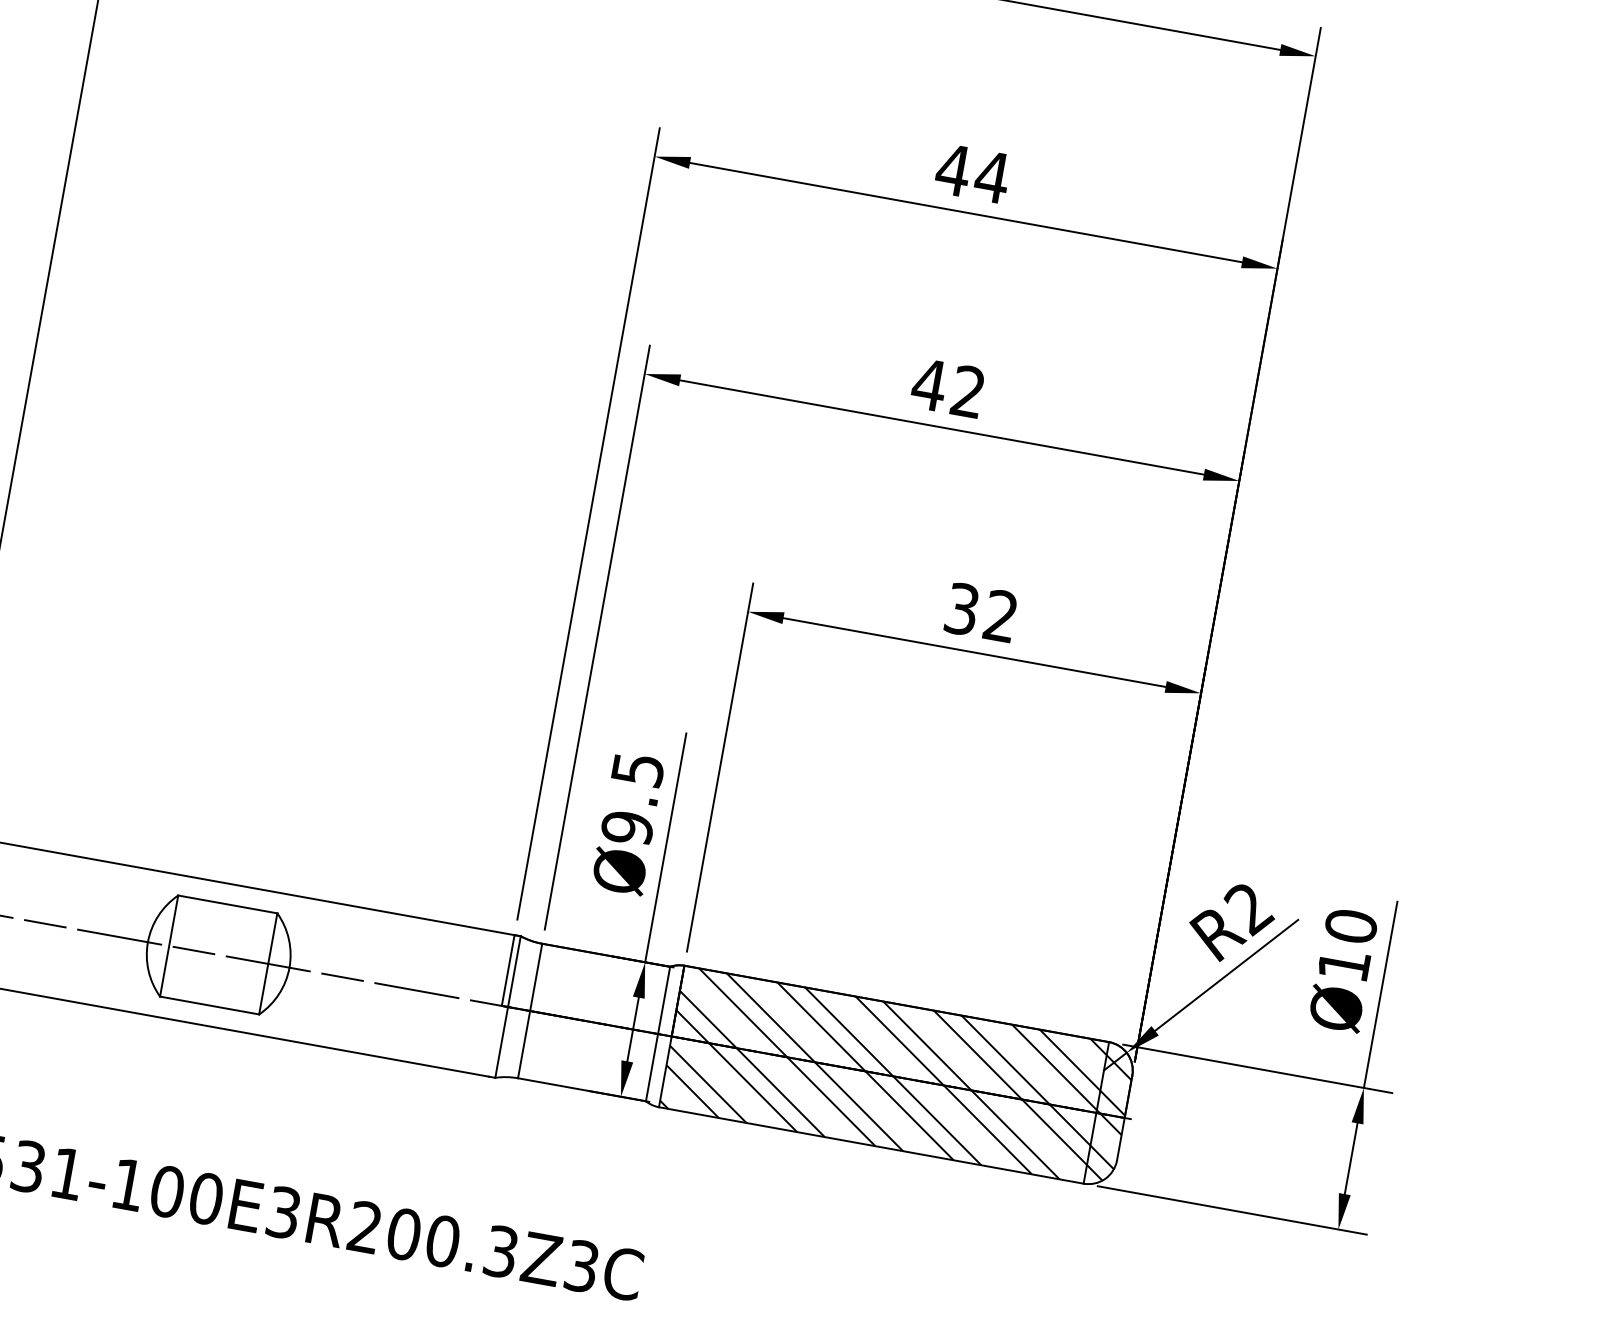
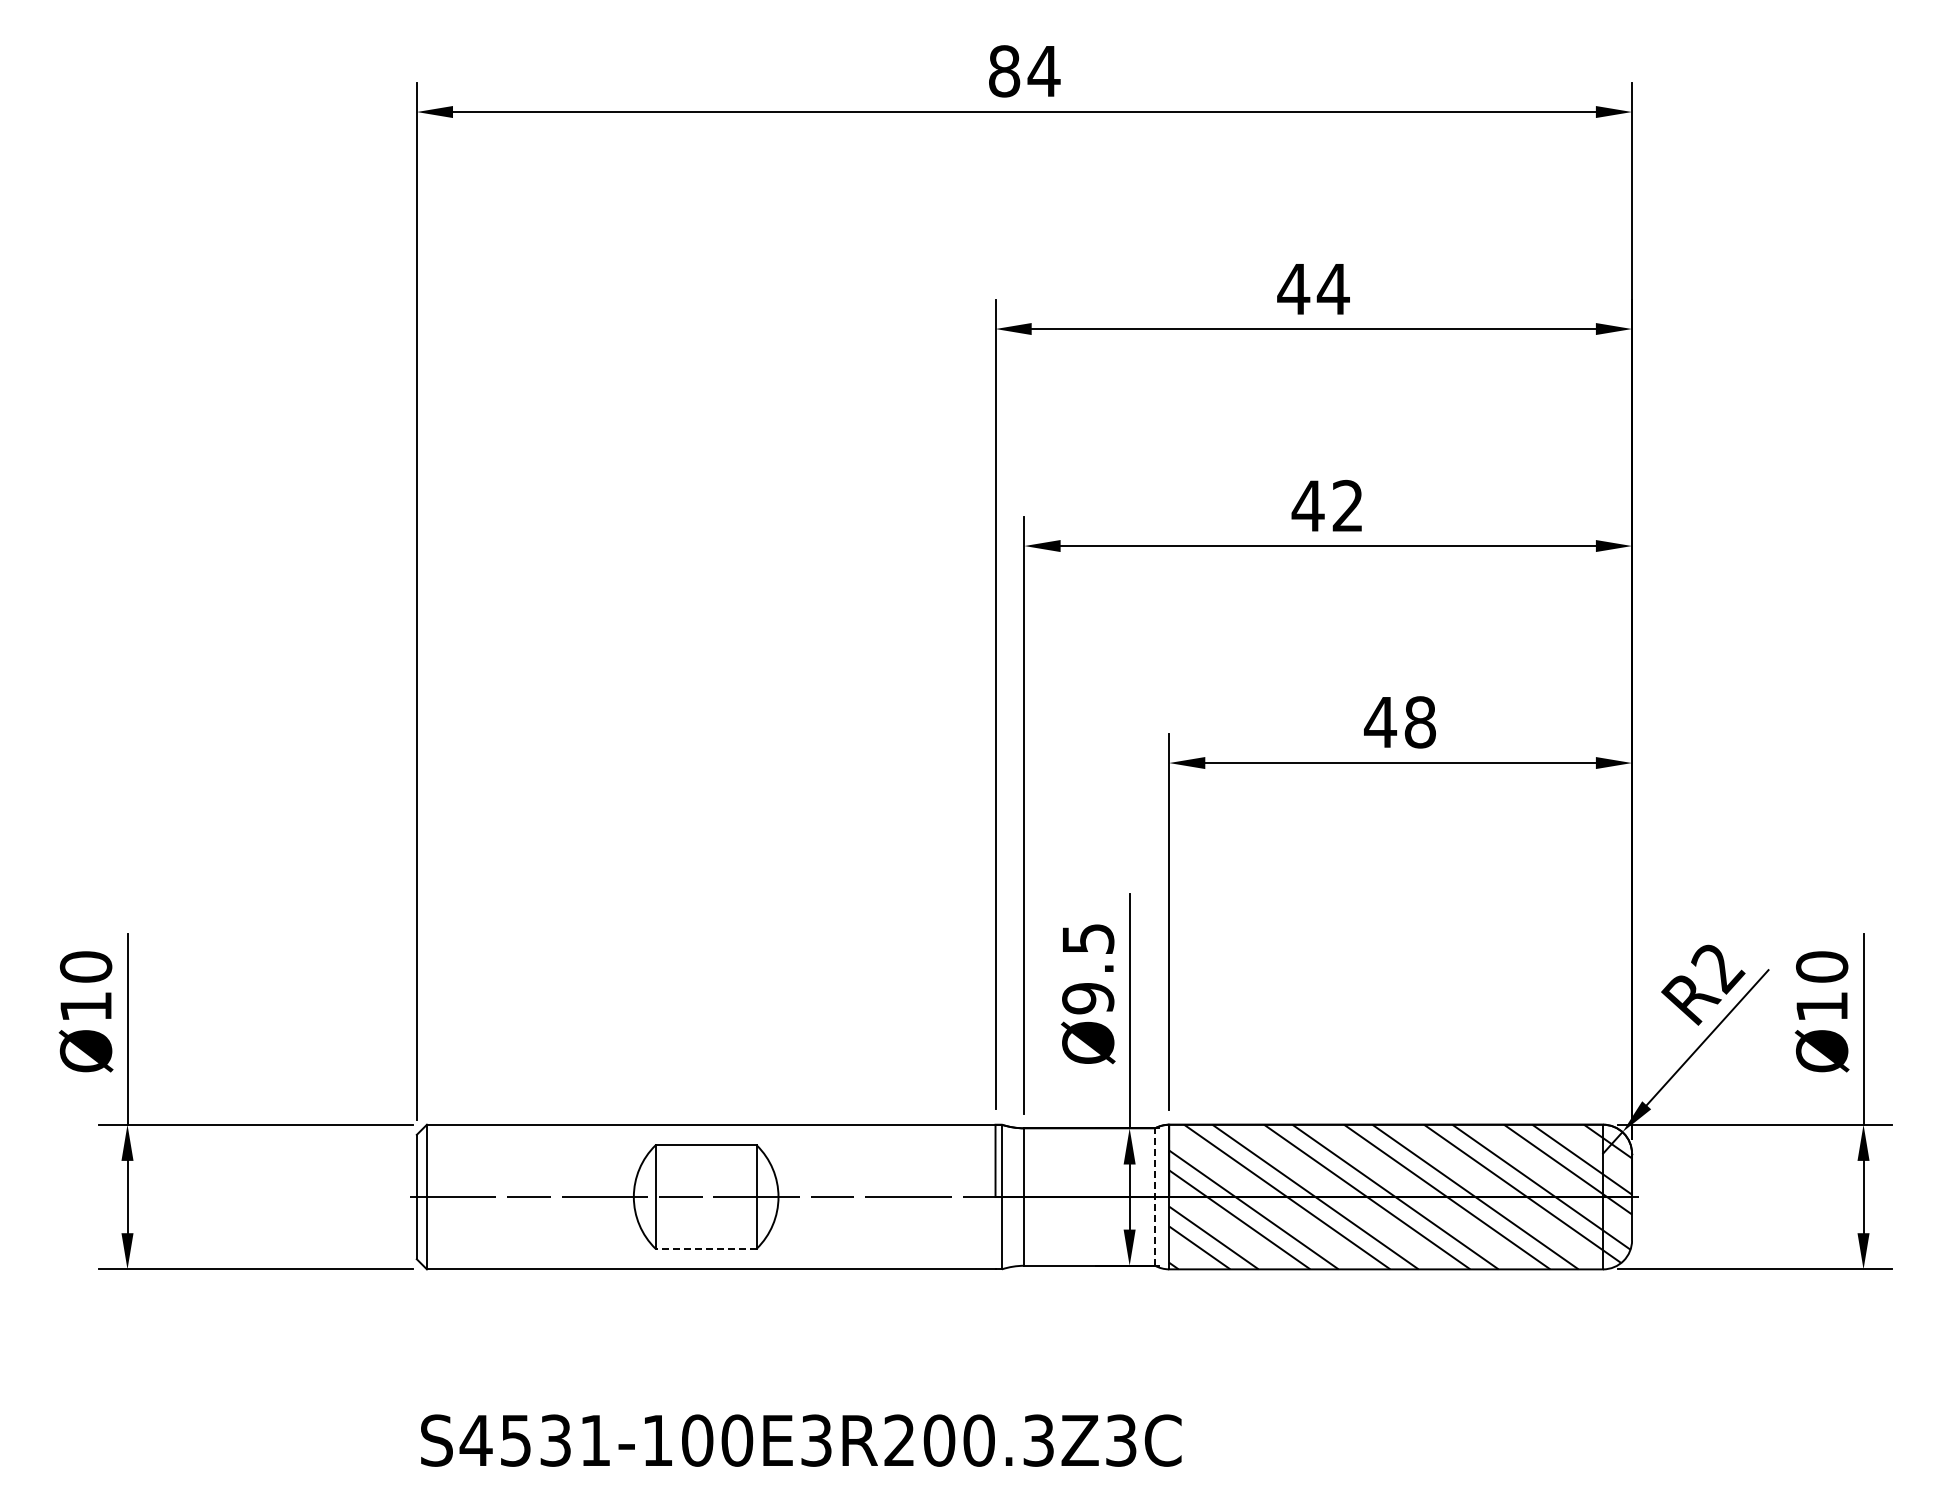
text: (980, 612) -> (1399, 722), 32 -> 48
line: (209, 1005) -> (706, 1248), solid -> dashed
line: (658, 1034) -> (1155, 1197), solid -> dashed

